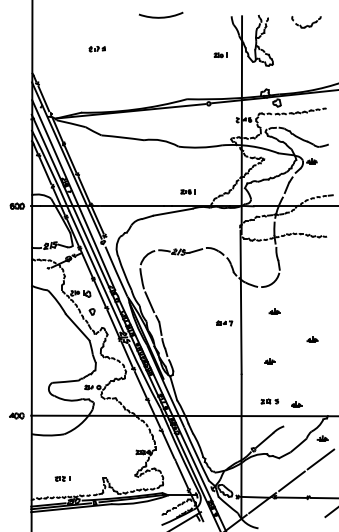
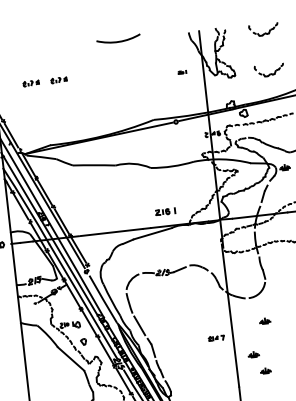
part: (68, 49) -> (30, 83), added
part: (220, 55) -> (182, 72), size x0.6
part: (307, 63) -> (269, 70), added
part: (187, 191) -> (164, 211), size x1.4
part: (259, 343) -> (253, 354), added

